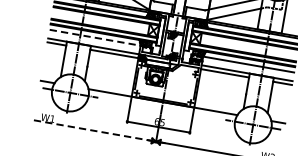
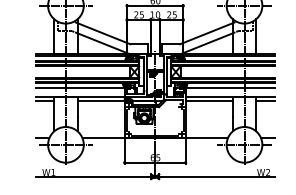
line: (95, 37) -> (80, 88), dashed -> solid
line: (92, 130) -> (93, 176), dashed -> solid

